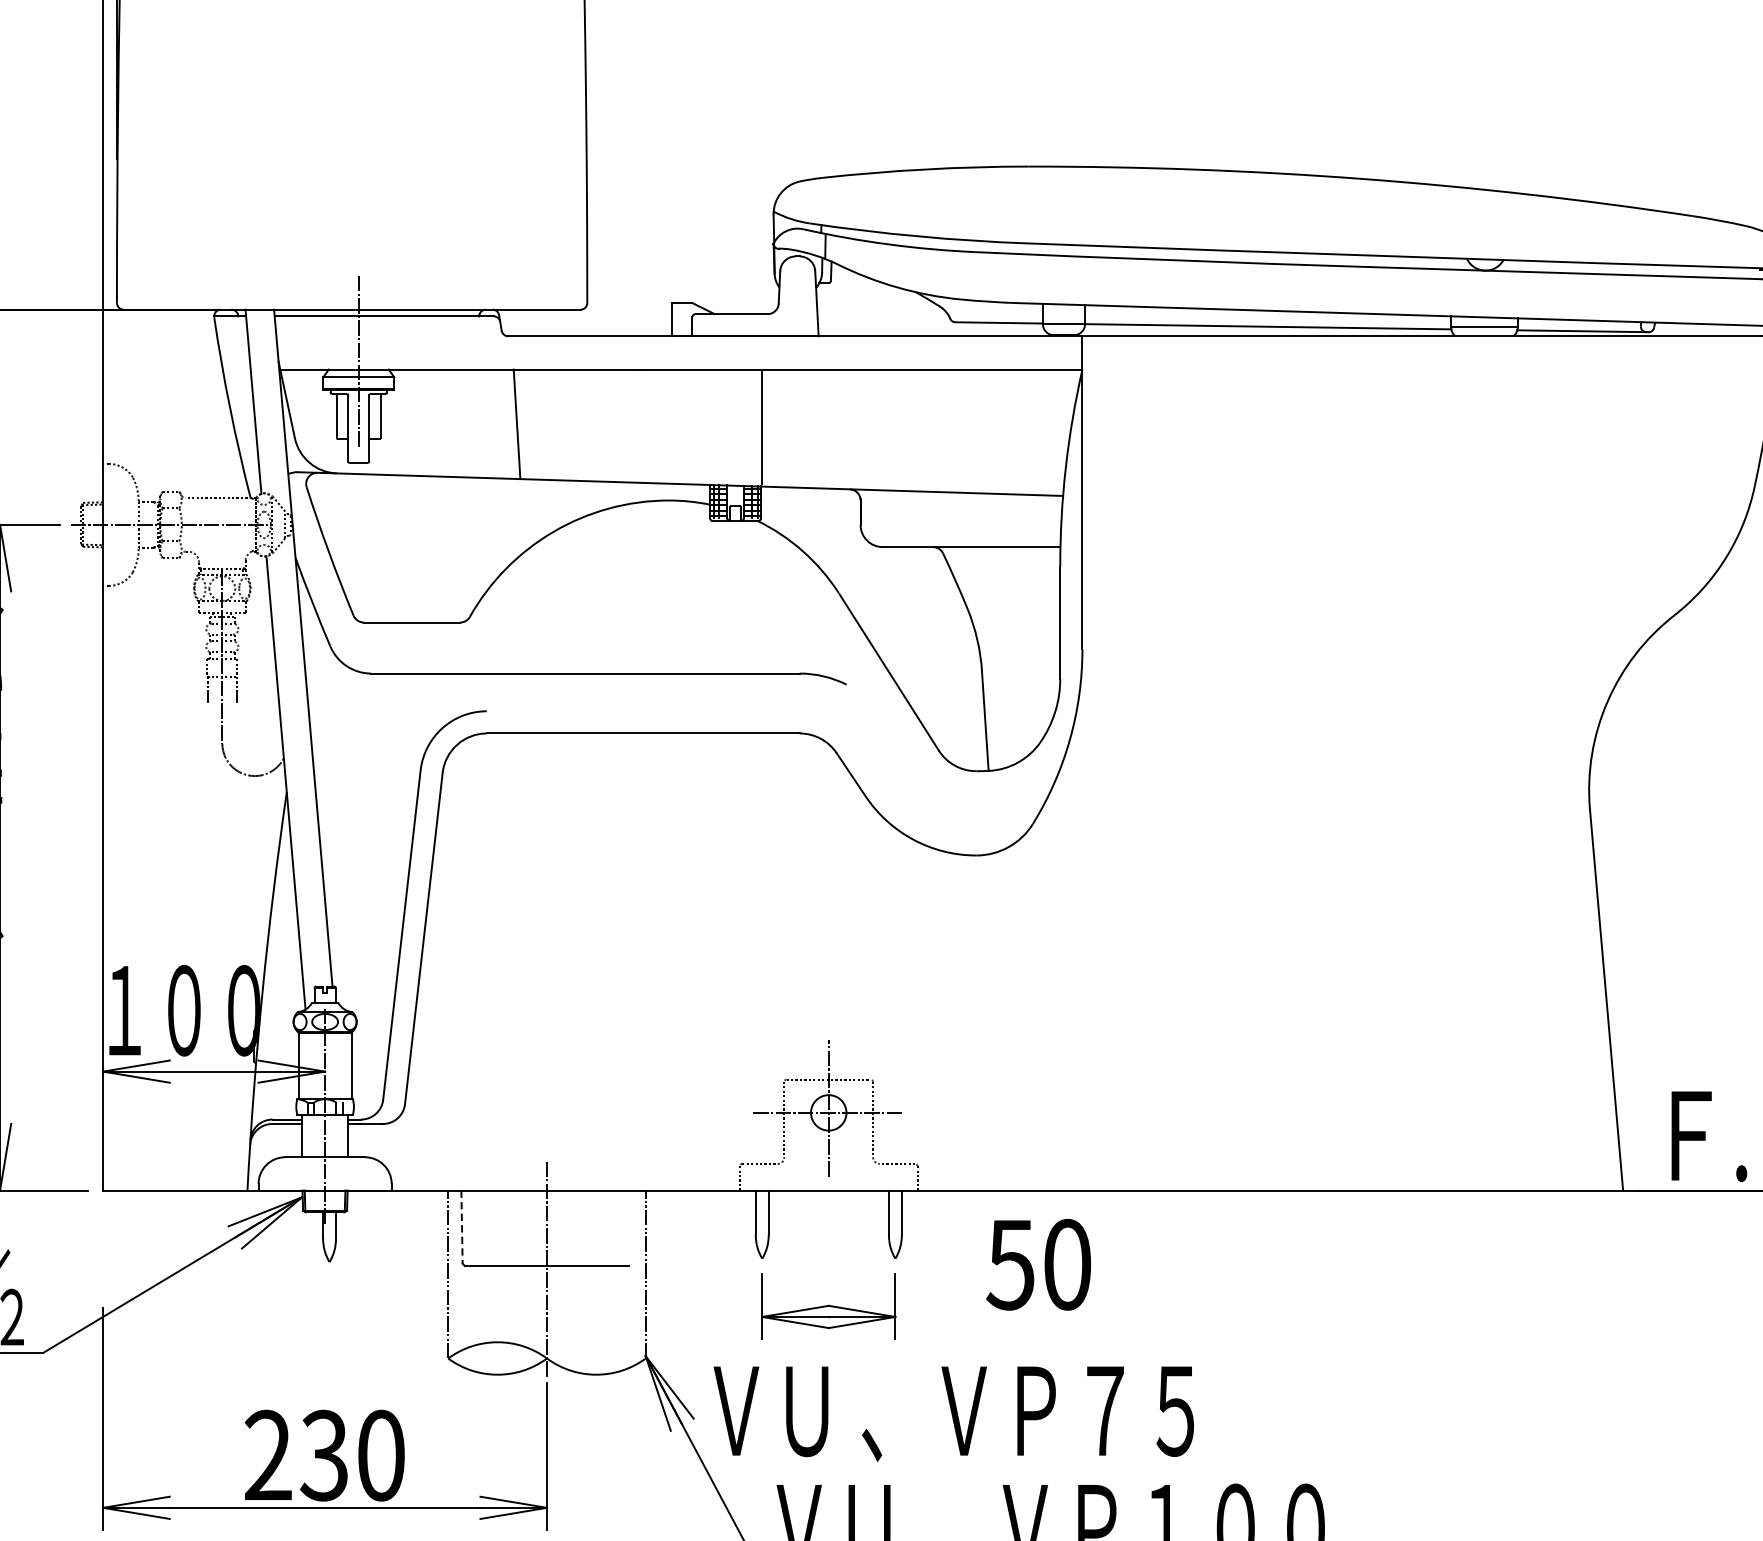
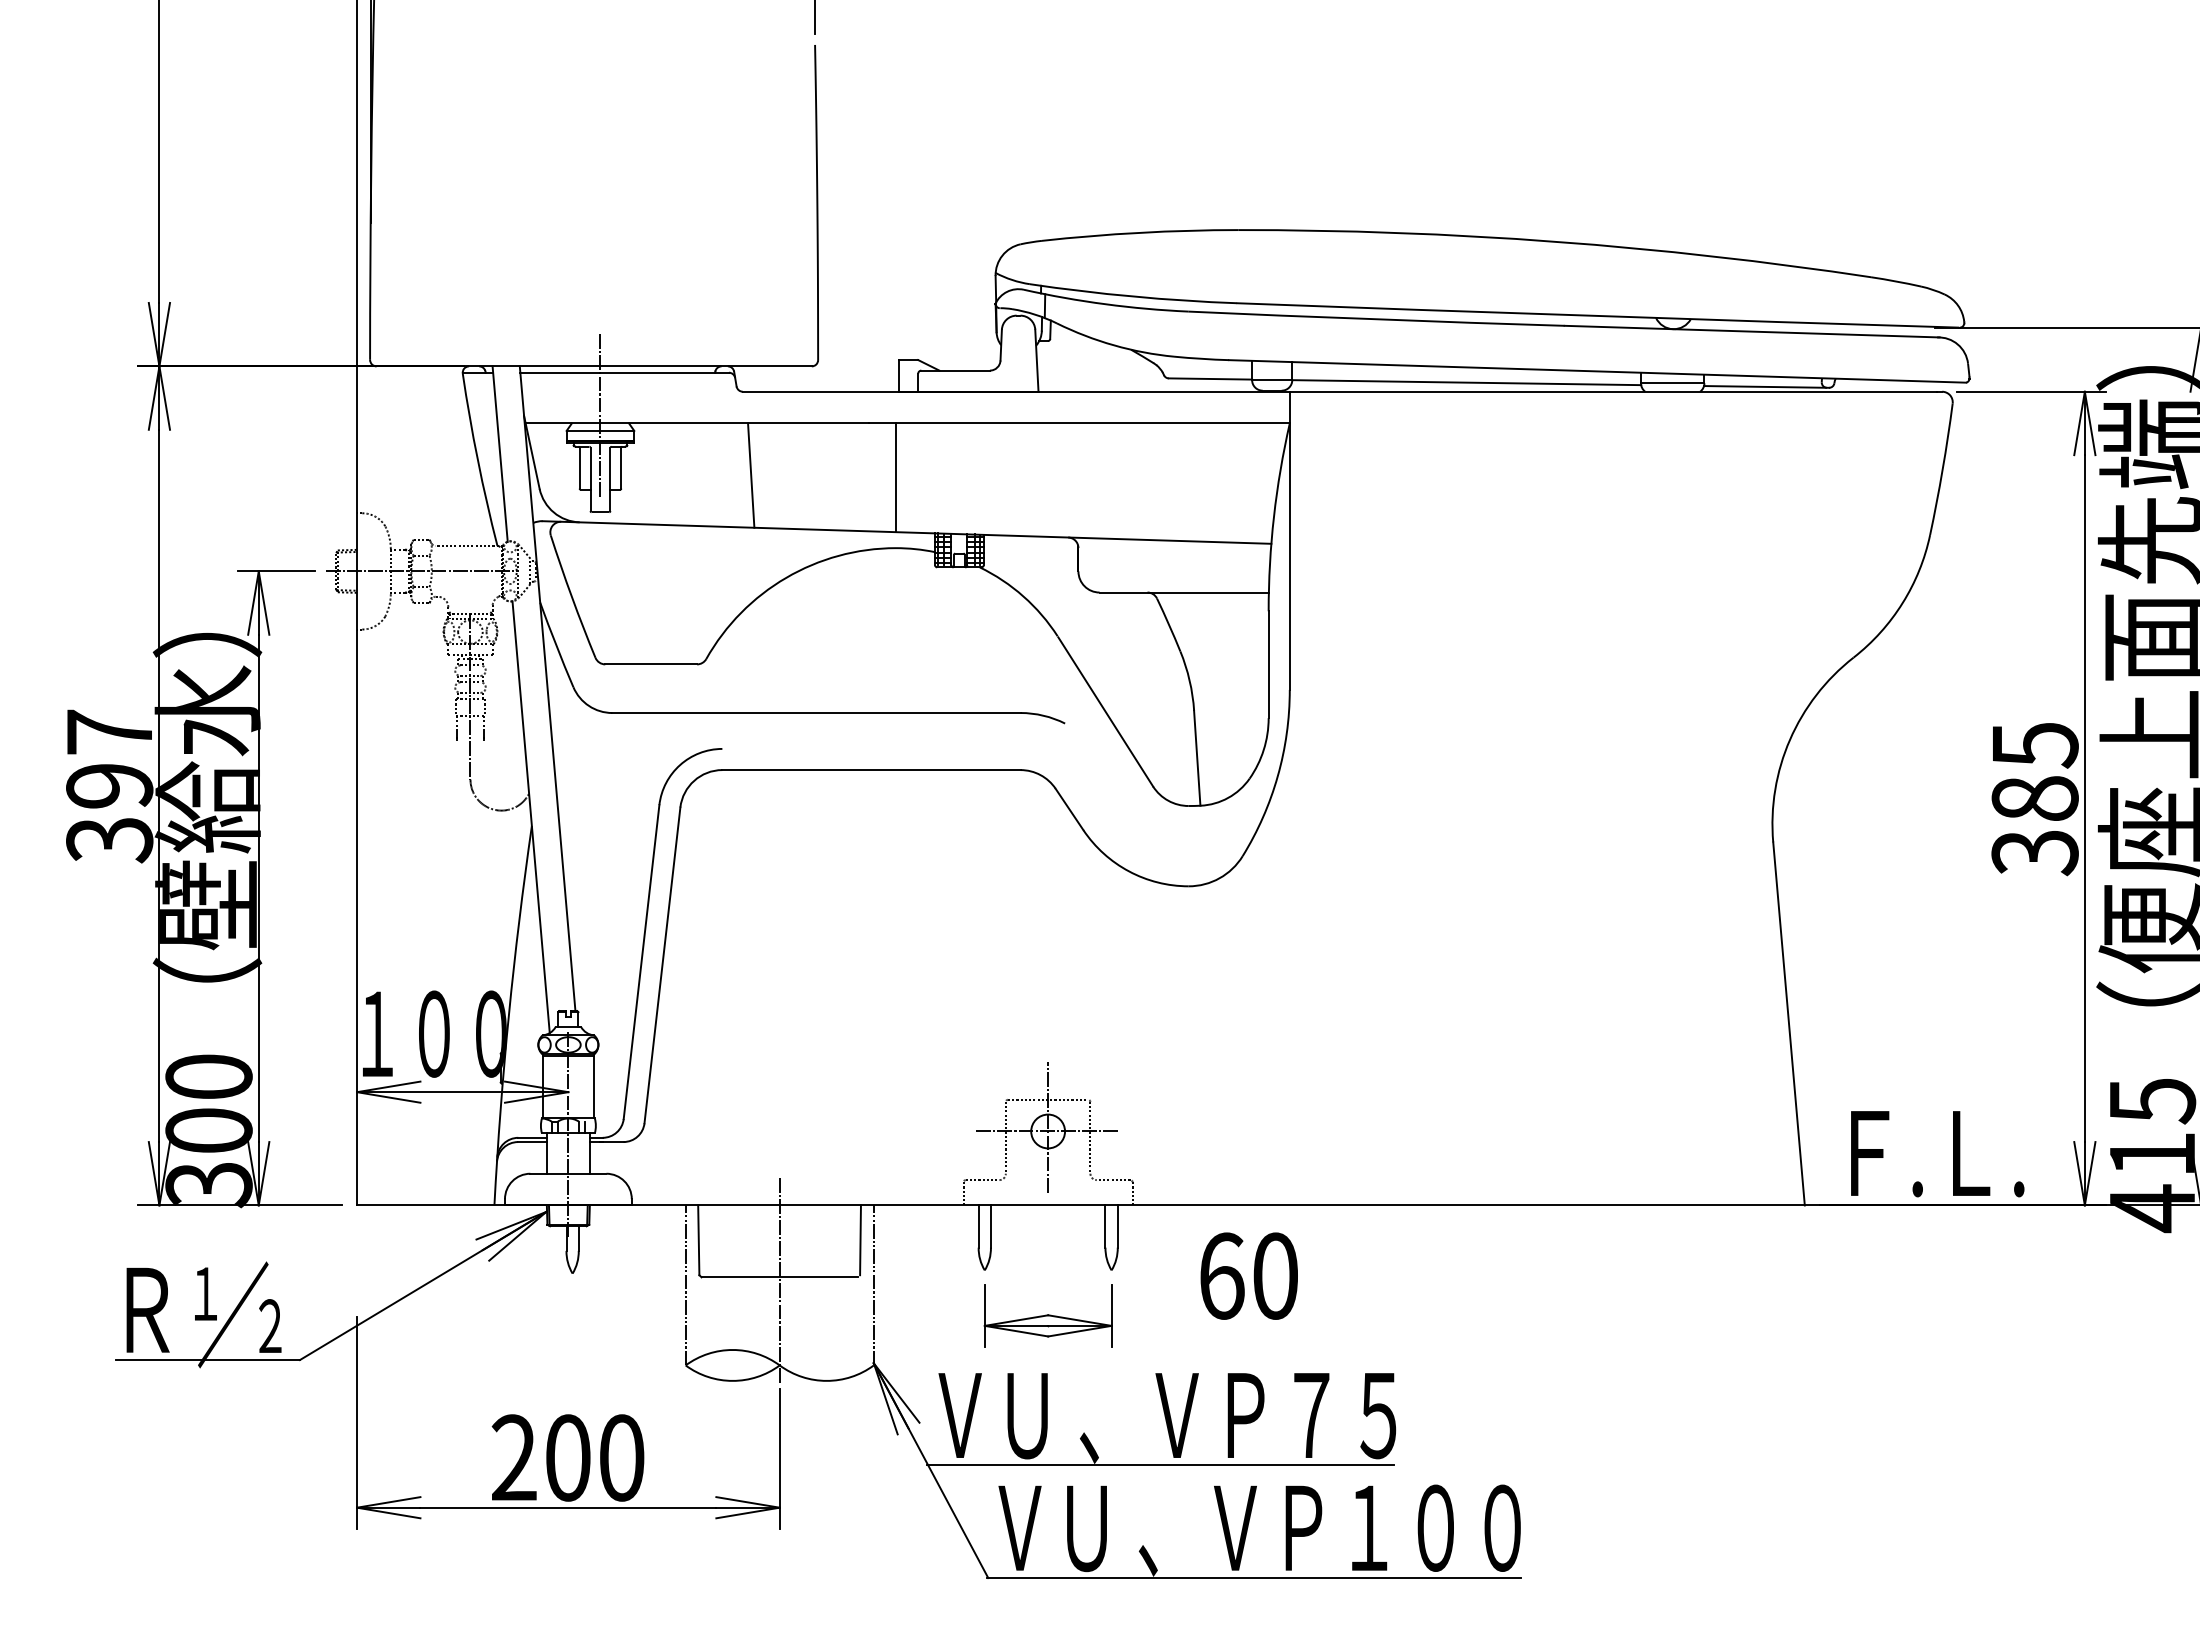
line: (762, 426) -> (896, 477), moved
line: (461, 1227) -> (698, 1240), dashed -> solid
line: (631, 1227) -> (860, 1240), added
text: (1010, 1264) -> (1221, 1275), 50 -> 60
text: (324, 1455) -> (567, 1457), 230 -> 200
line: (946, 1463) -> (1160, 1465), added

